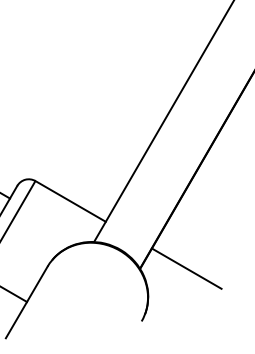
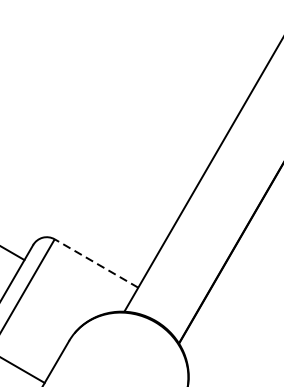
line: (70, 201) -> (96, 263), solid -> dashed
line: (186, 268) -> (234, 343), removed

